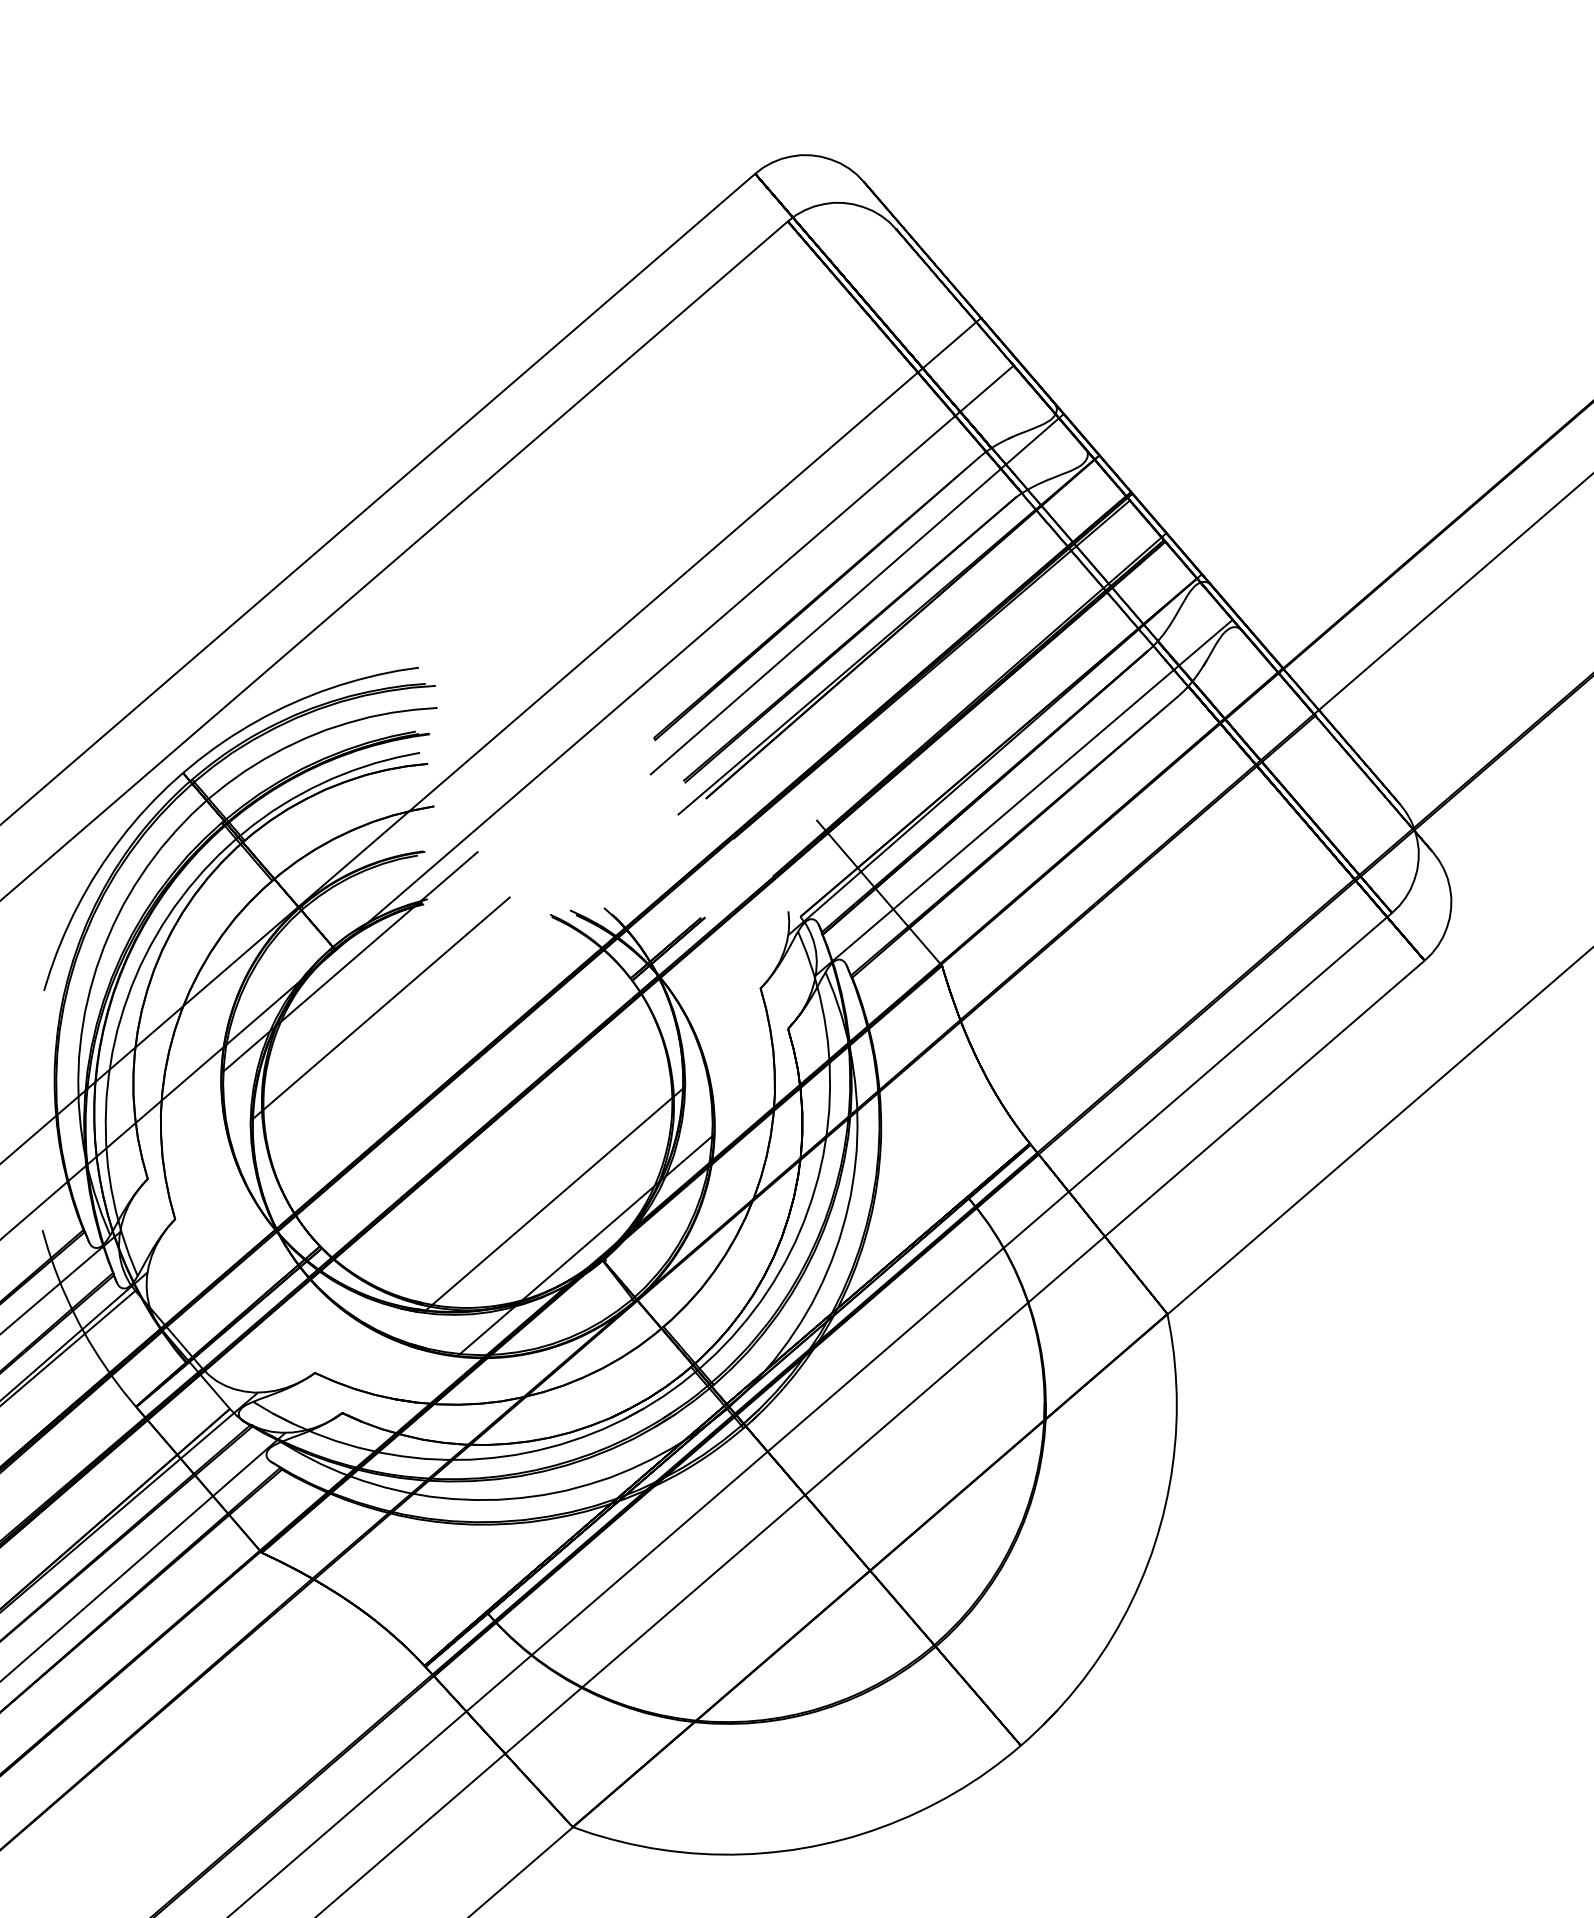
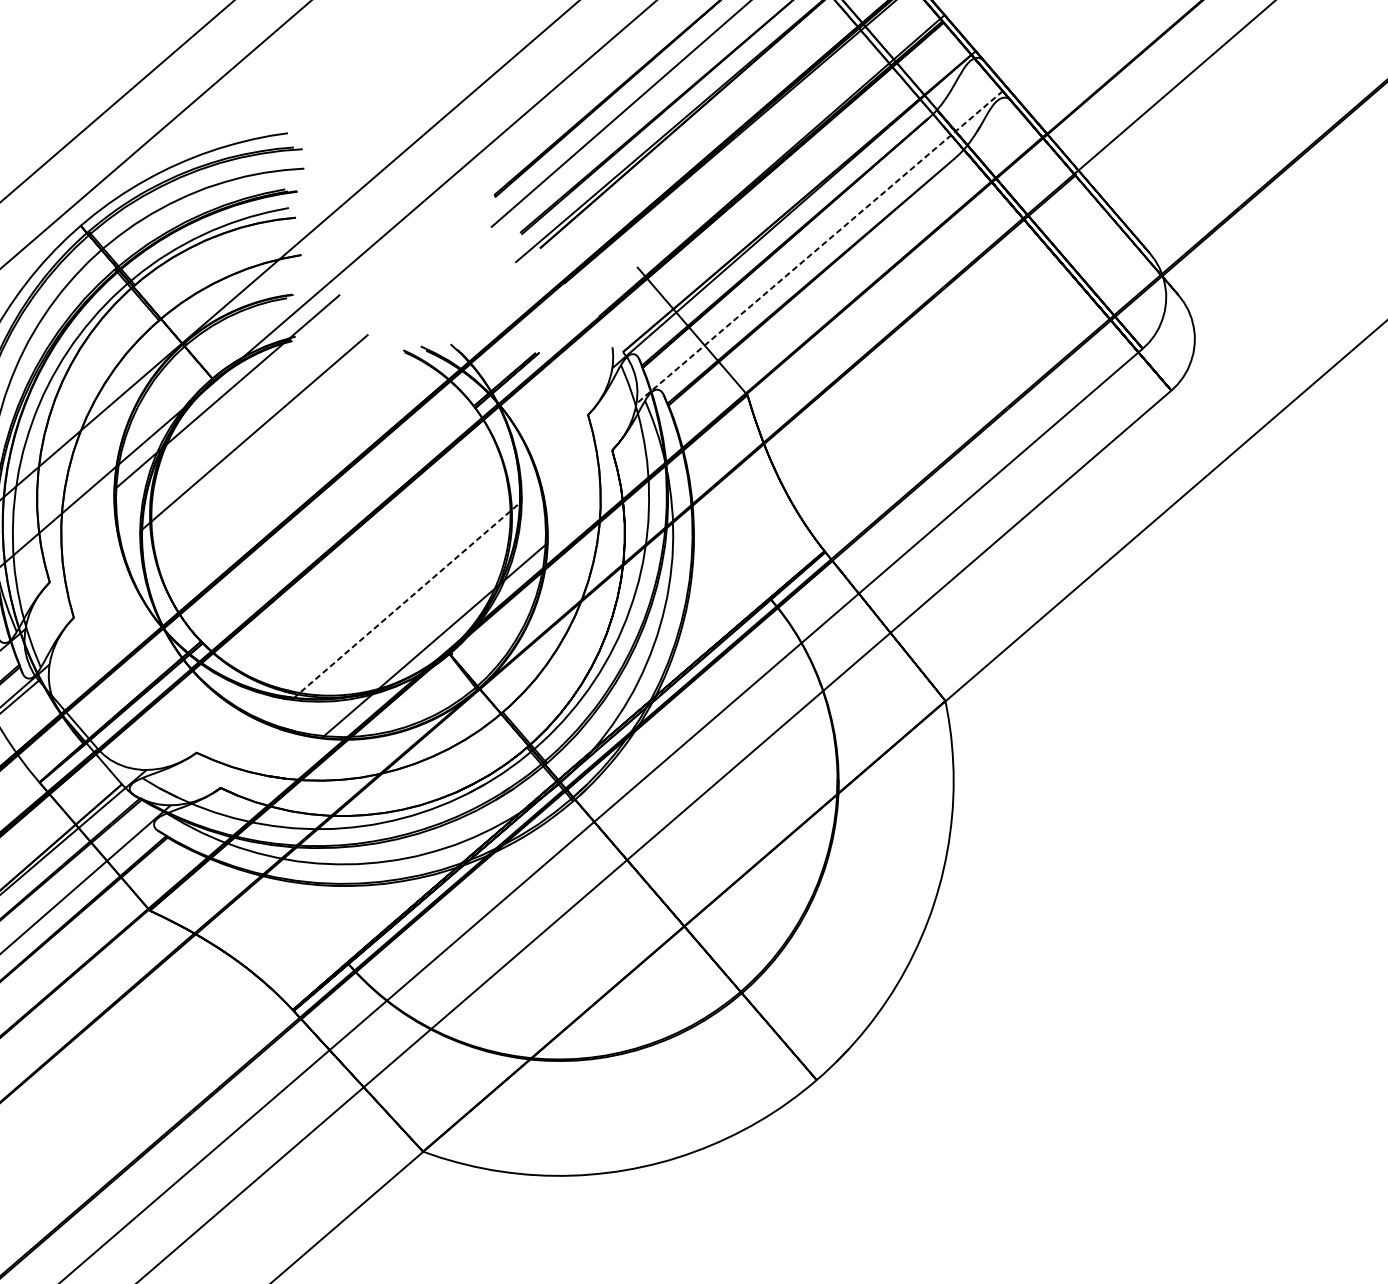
line: (1024, 797) -> (819, 247), solid -> dashed
line: (554, 1199) -> (407, 600), solid -> dashed

